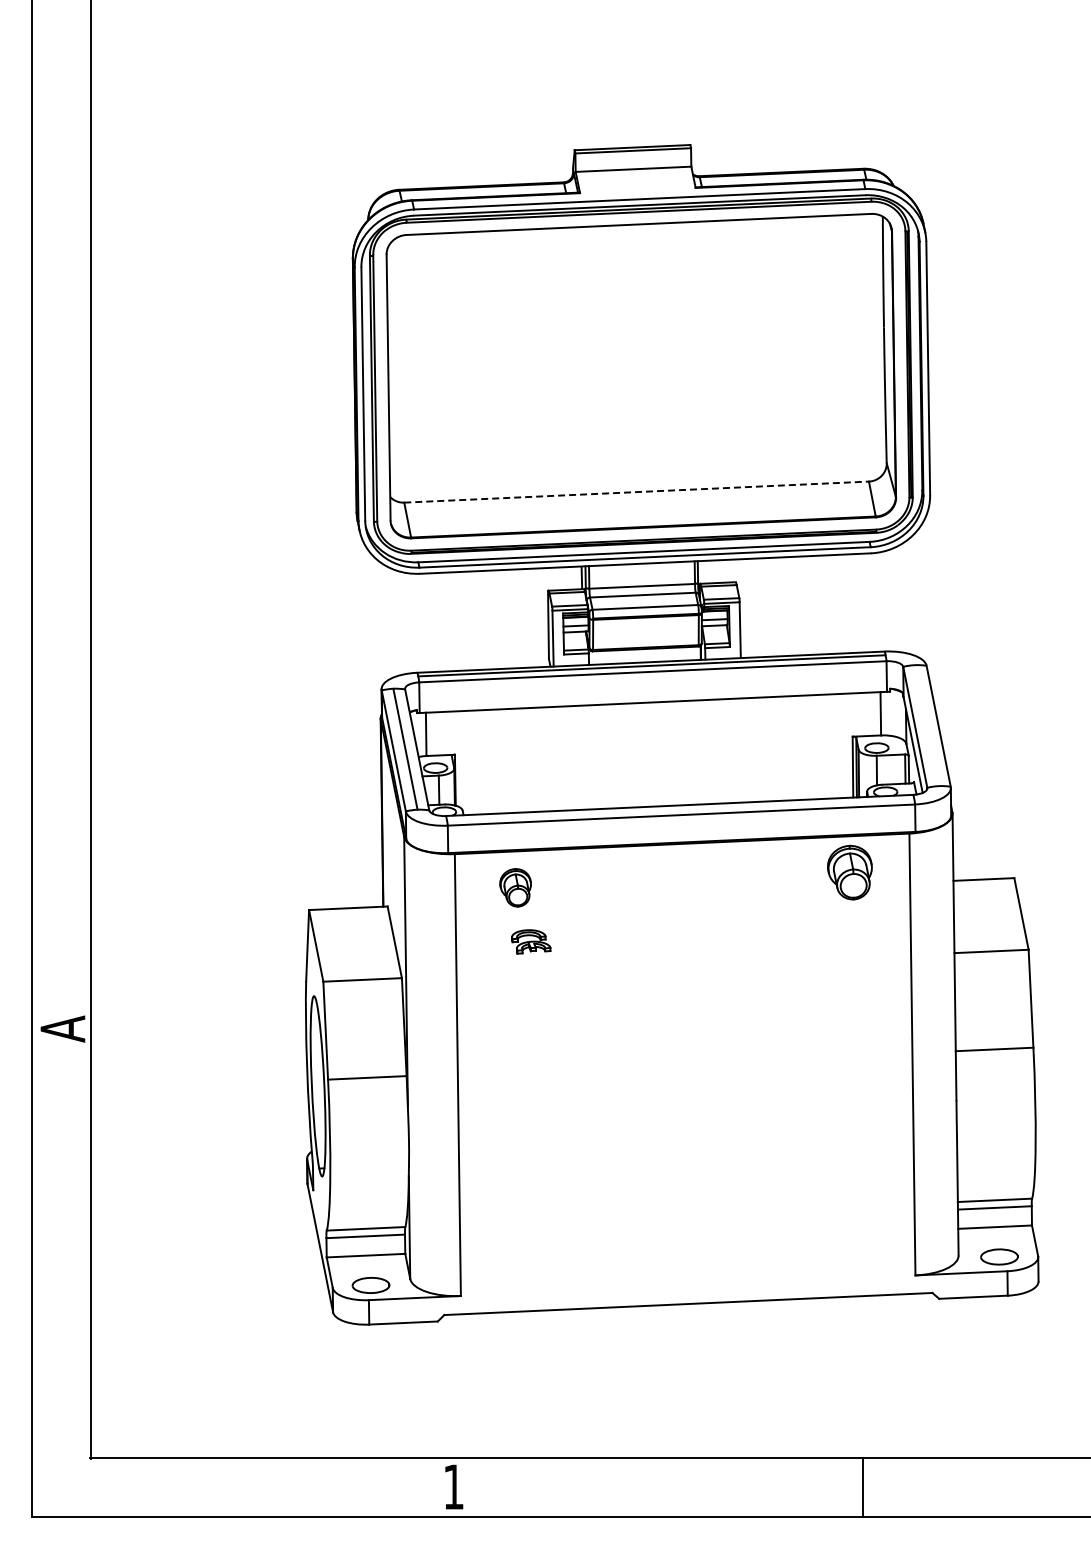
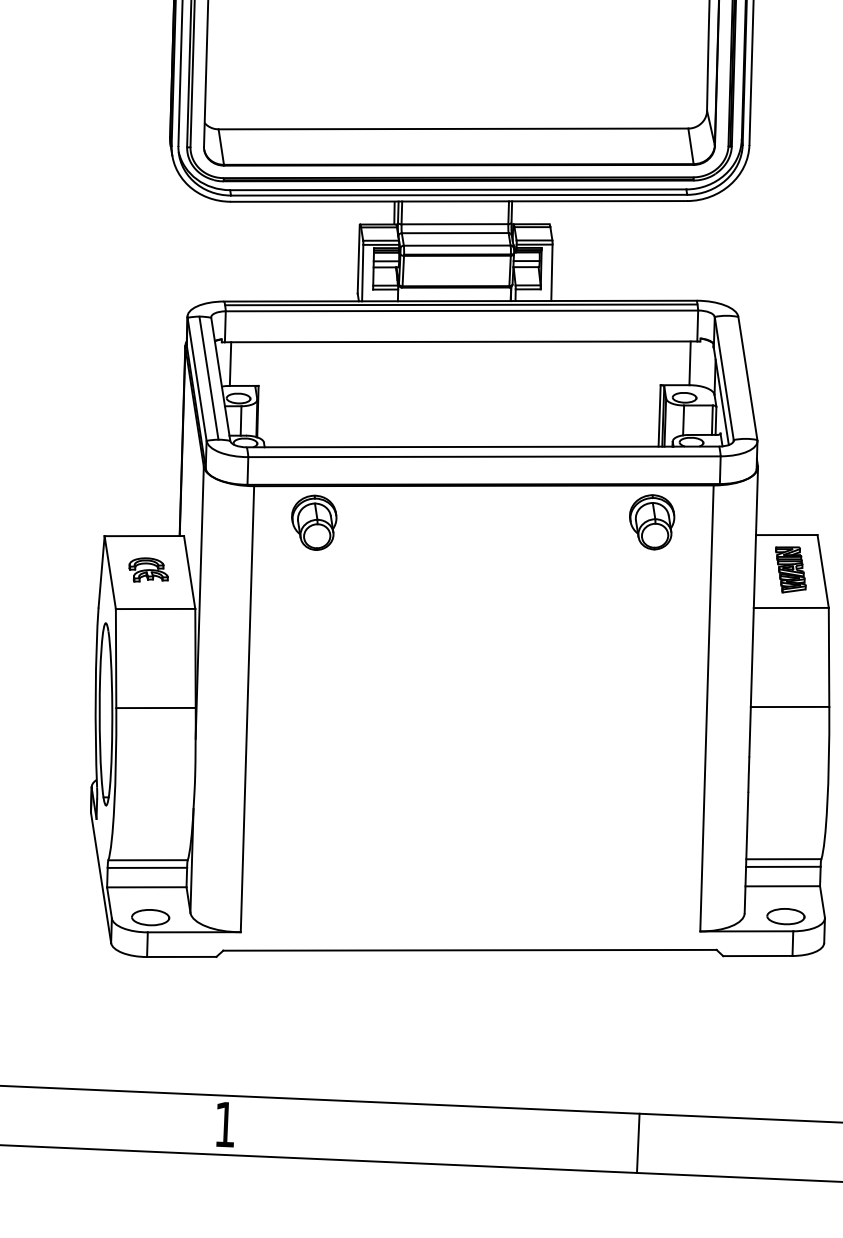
line: (636, 492) -> (453, 129), dashed -> solid
part: (515, 887) -> (313, 522), size x1.43
part: (989, 913) -> (790, 569), added
part: (531, 941) -> (149, 569), moved

